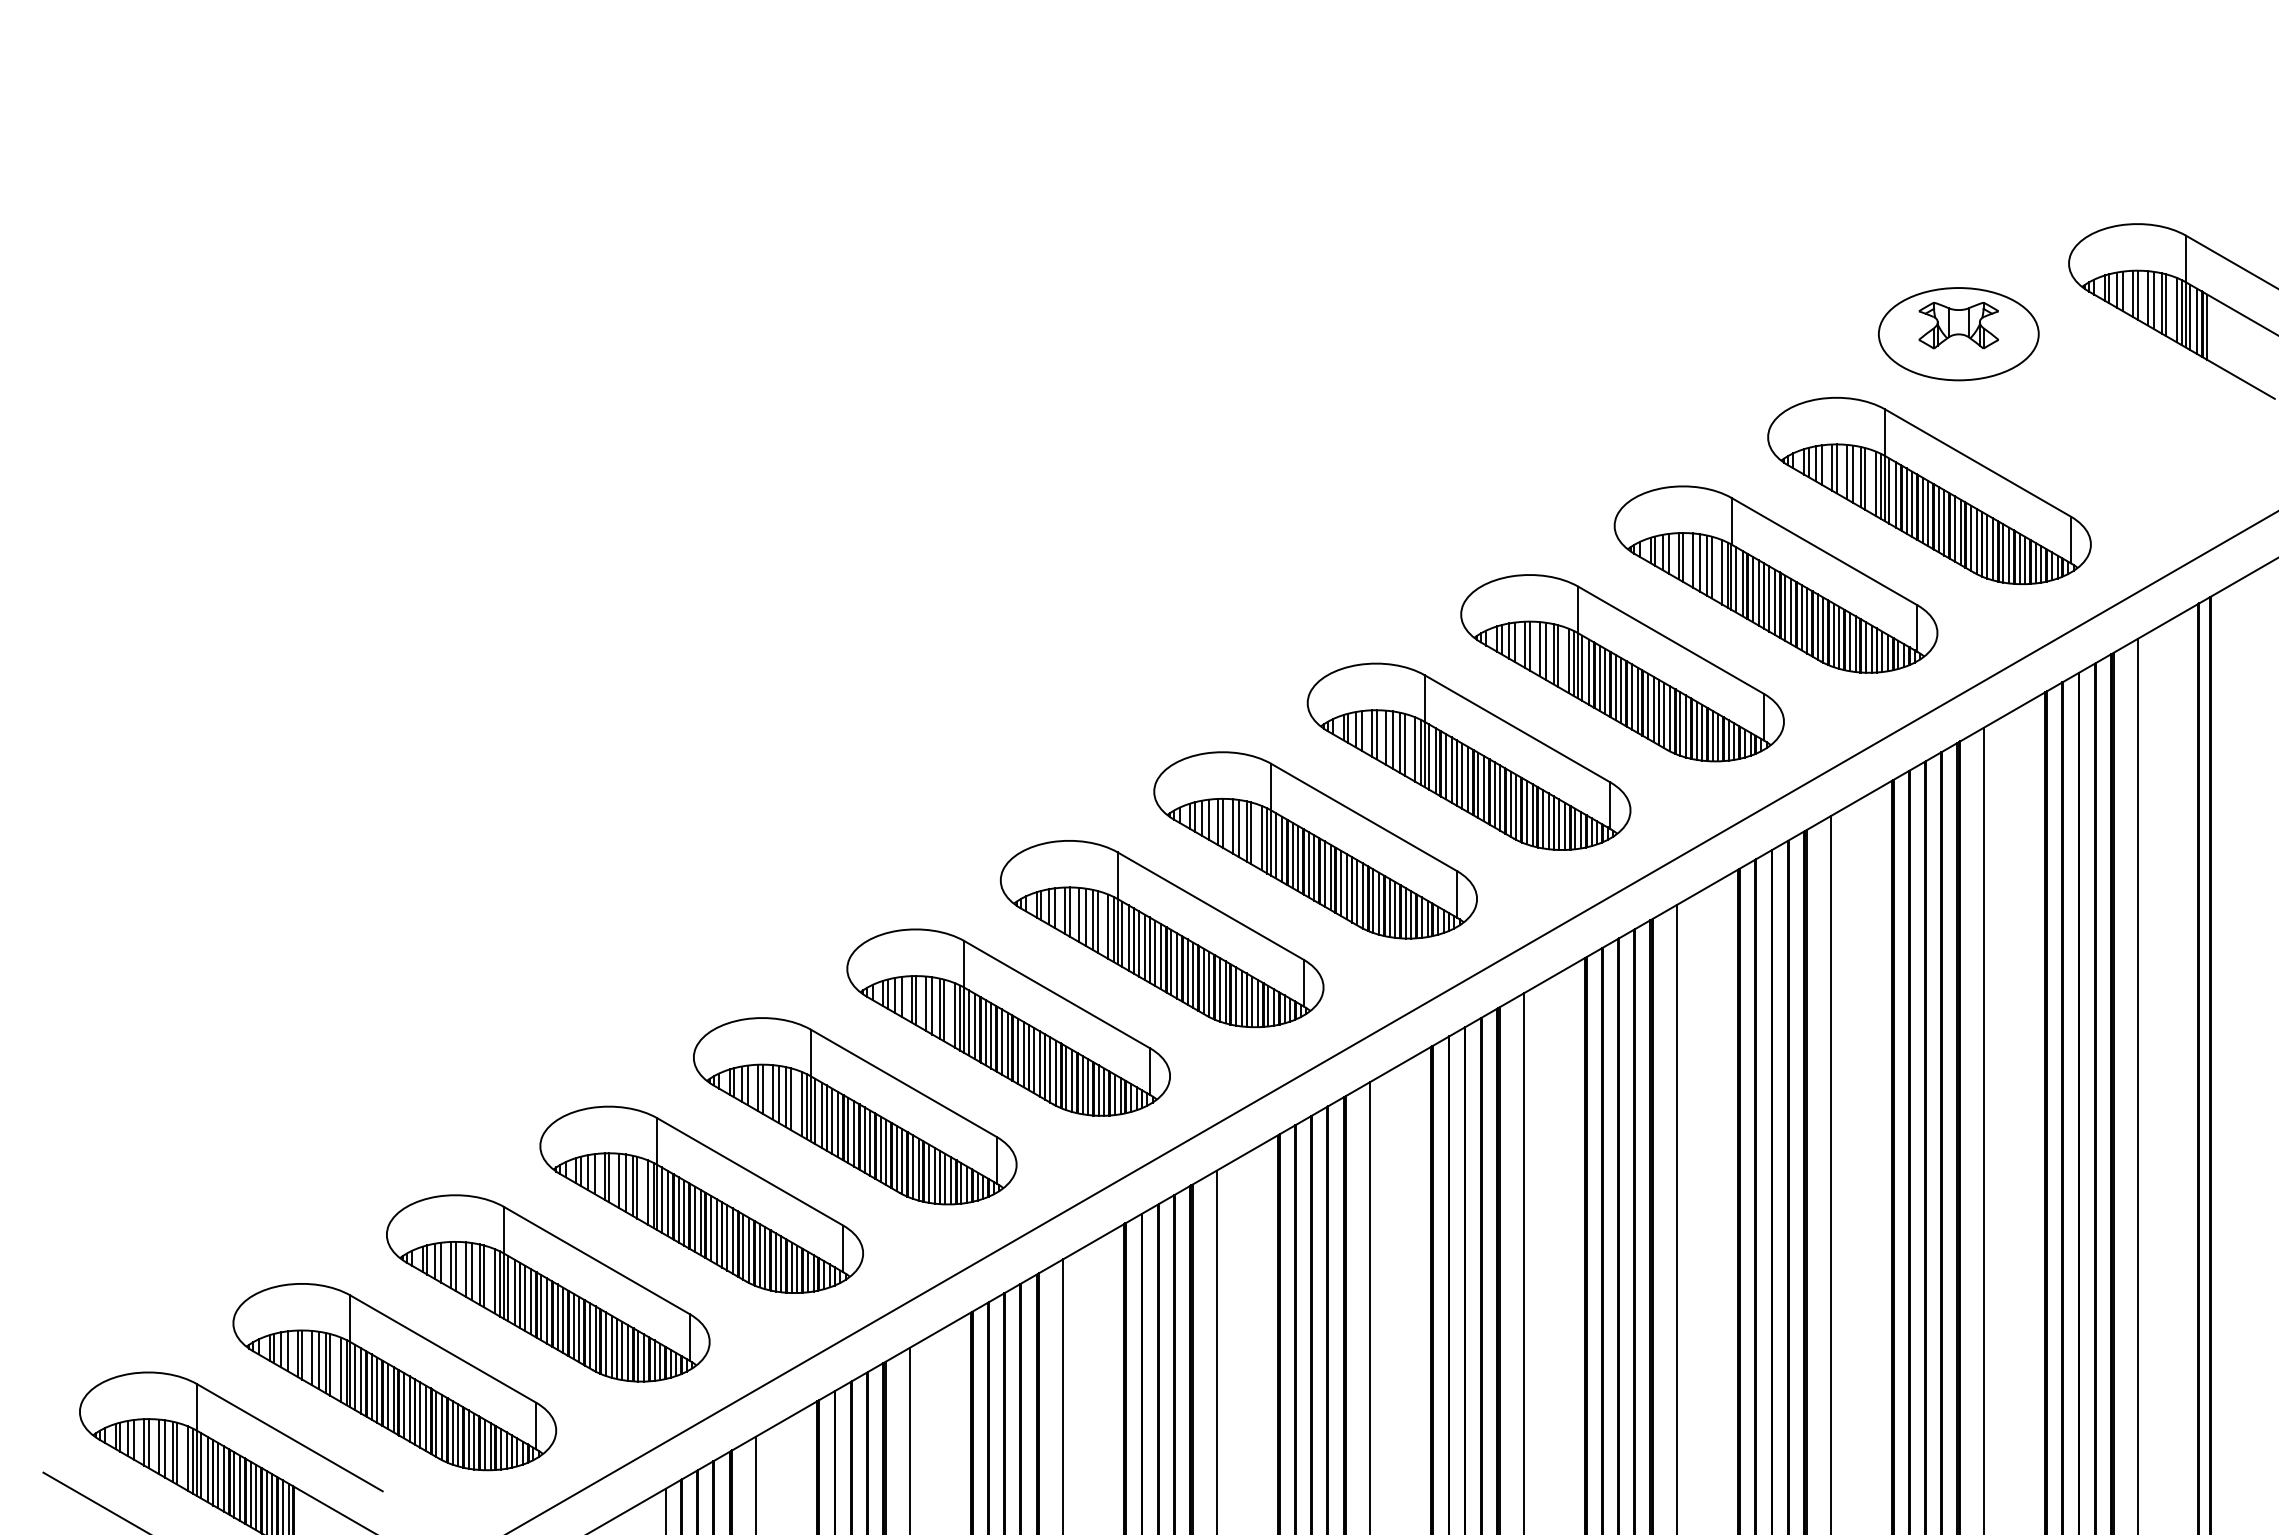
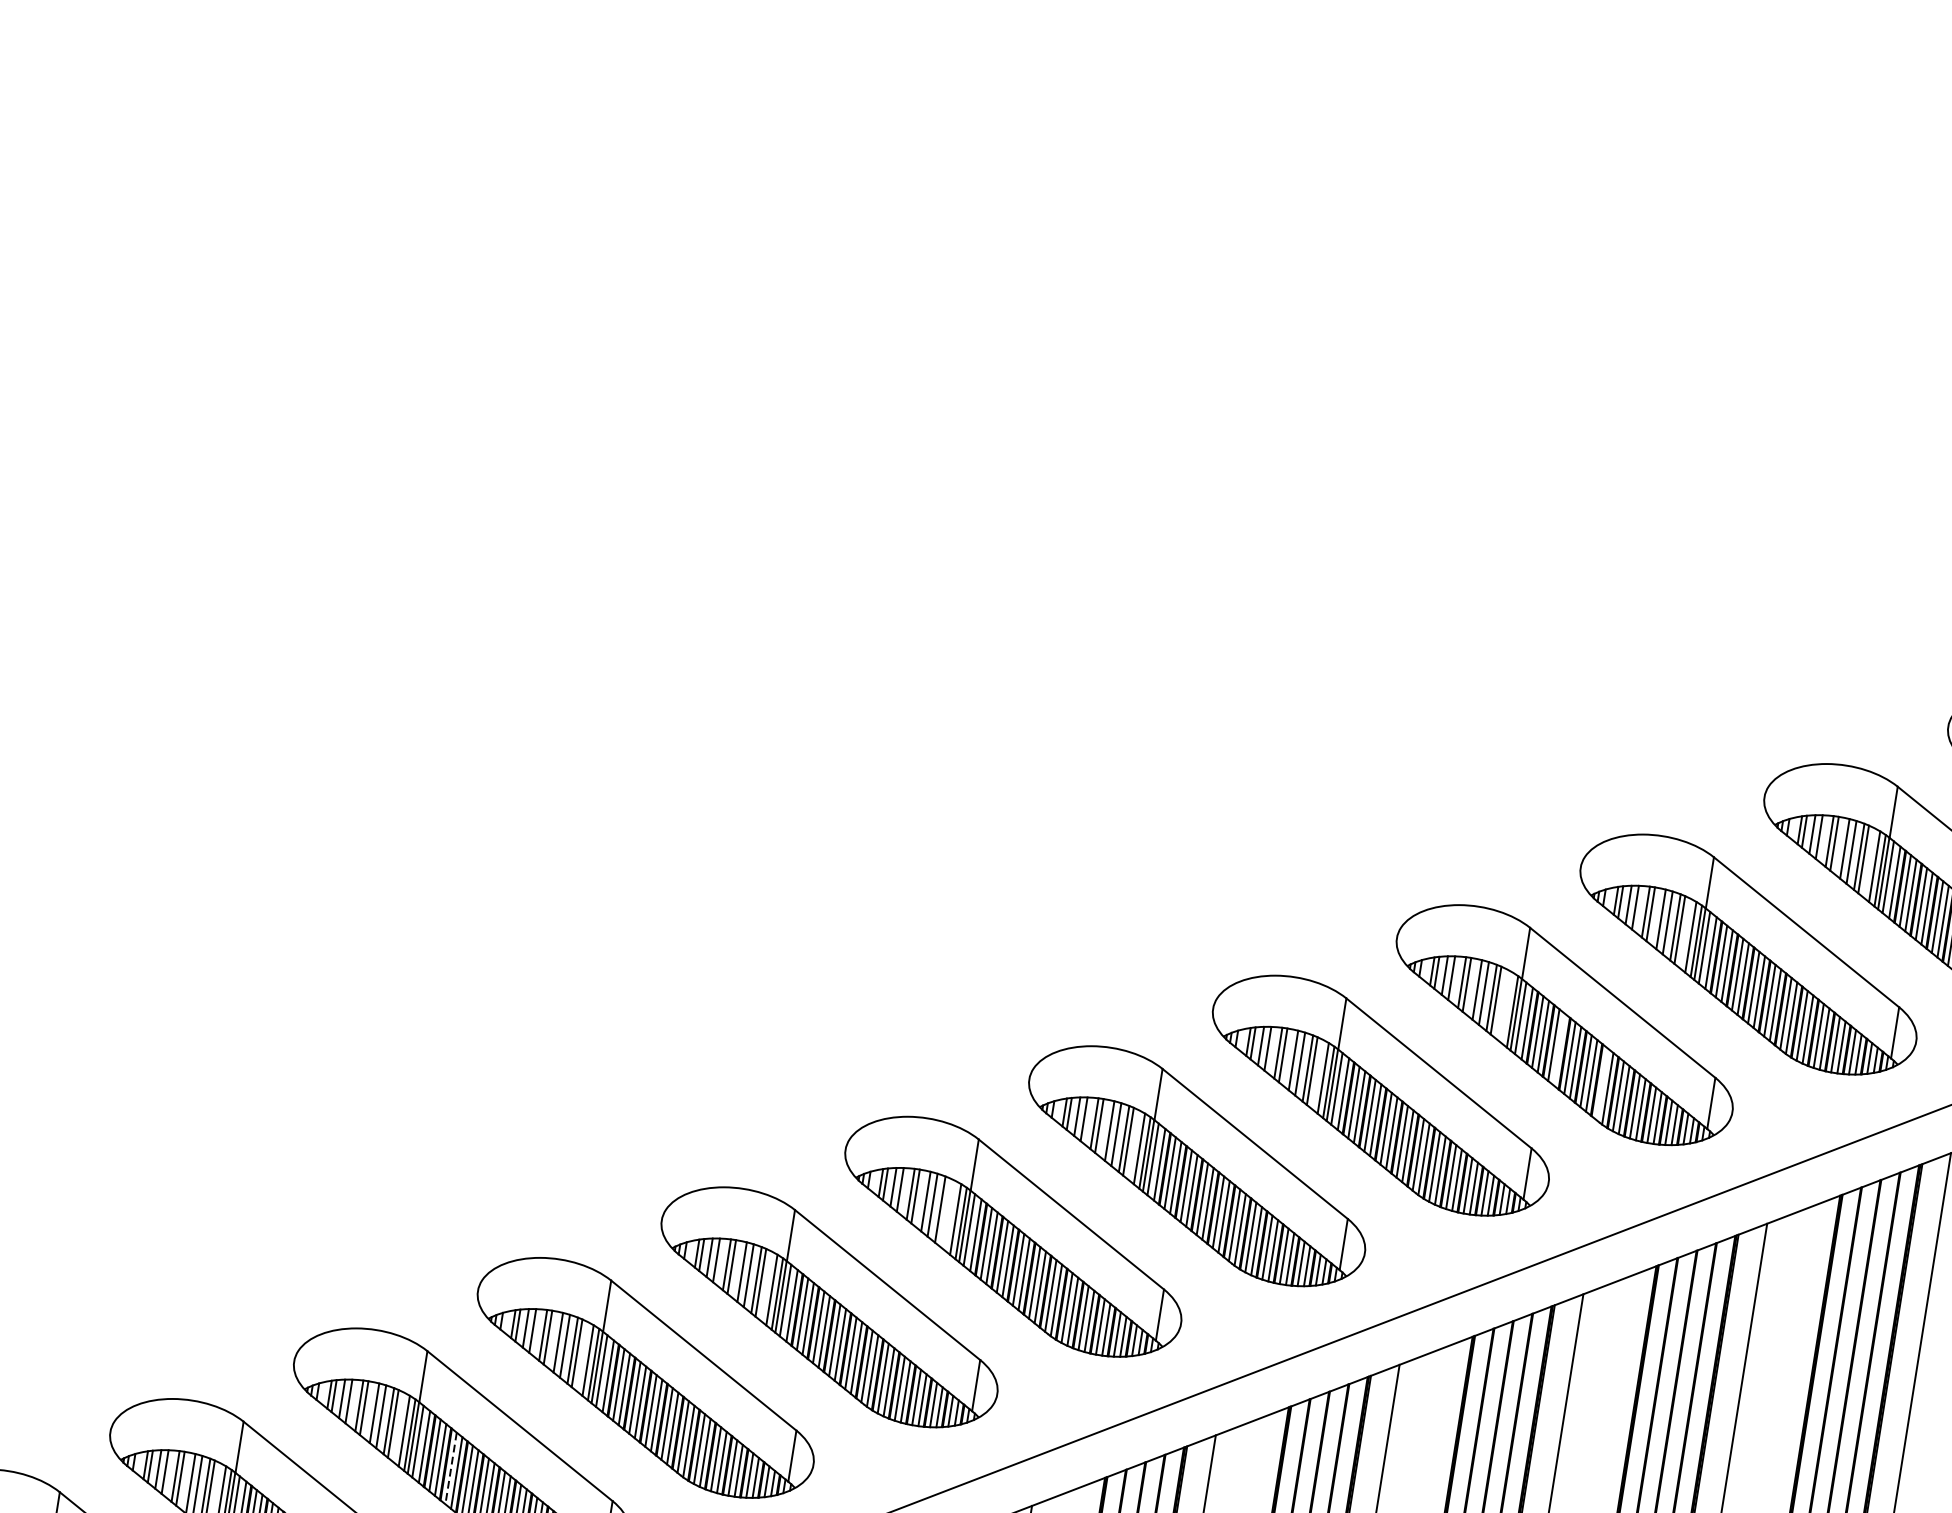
line: (1415, 749) -> (1507, 1007), removed
line: (1467, 779) -> (1559, 1049), removed
line: (1510, 803) -> (1602, 1083), removed
line: (944, 1010) -> (945, 1212), removed
line: (541, 1307) -> (451, 1468), solid -> dashed

